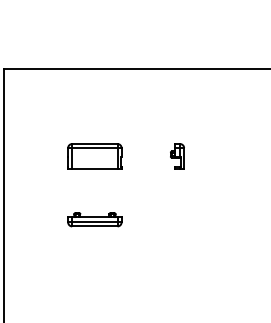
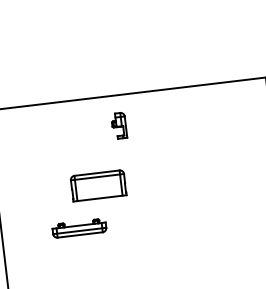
part: (94, 156) -> (98, 185), moved
part: (177, 156) -> (119, 125), moved
part: (94, 219) -> (79, 228), moved

